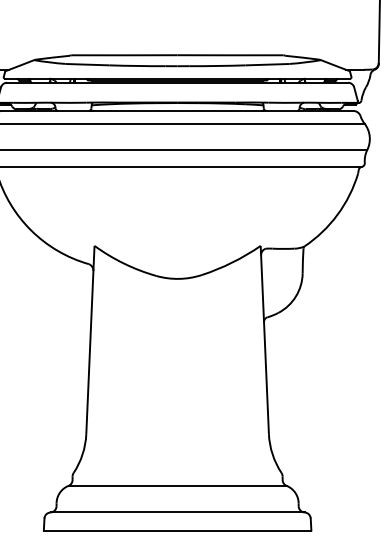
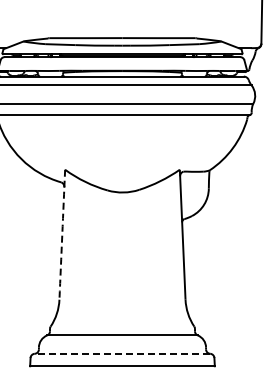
arc: (90, 339) -> (62, 234), solid -> dashed
line: (177, 512) -> (122, 353), solid -> dashed

